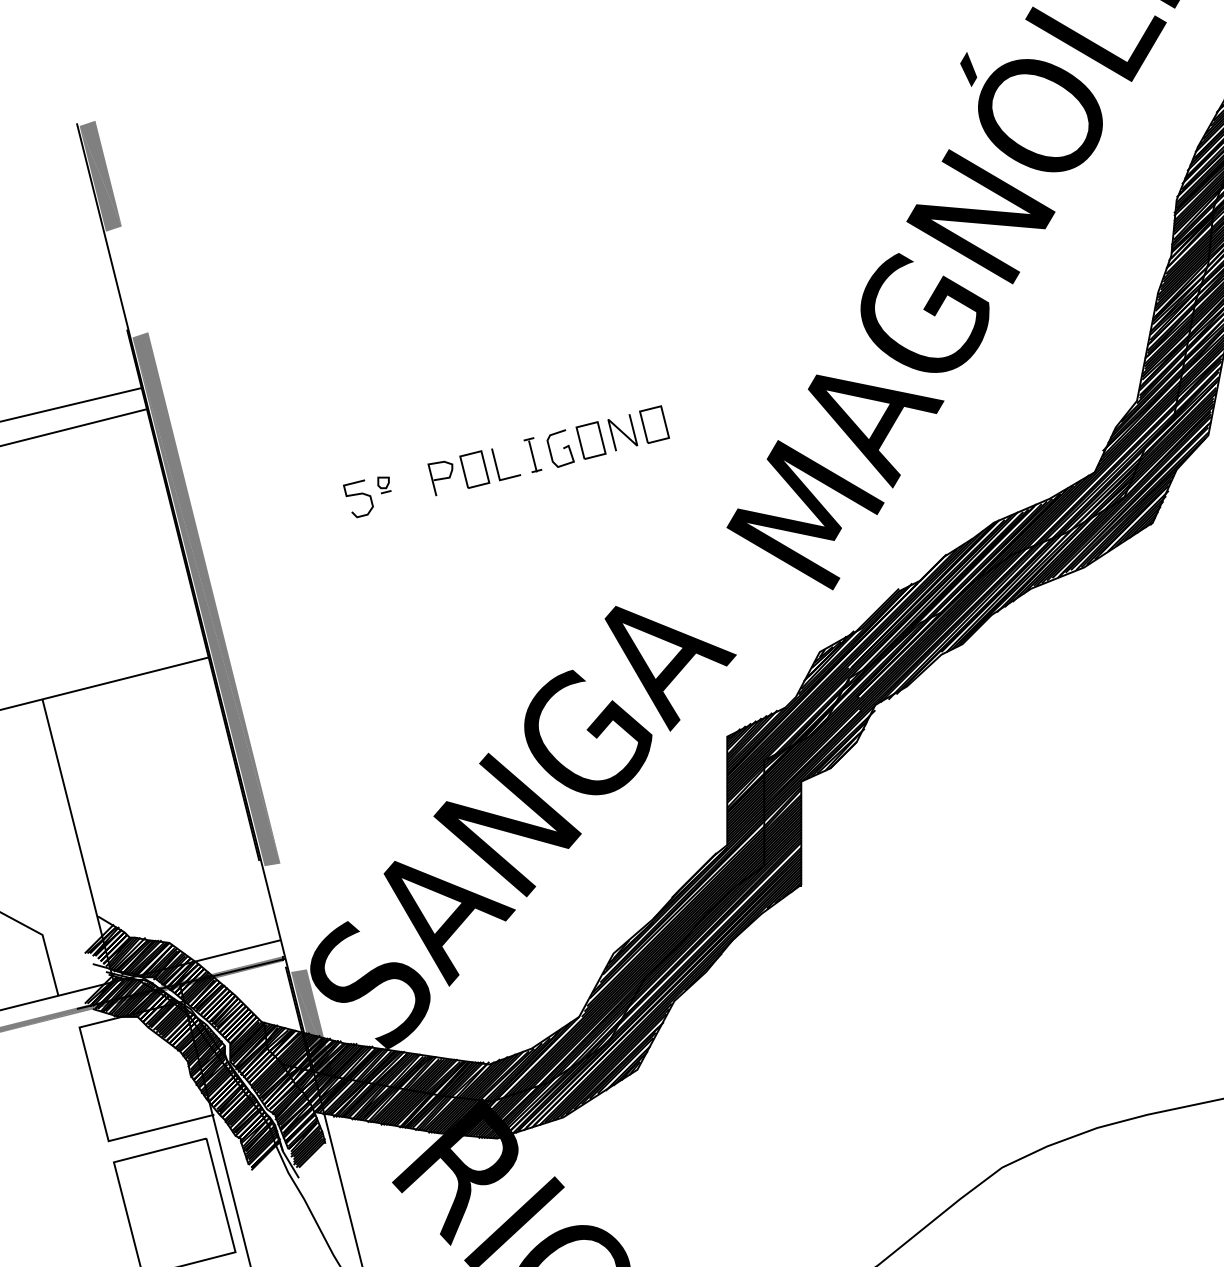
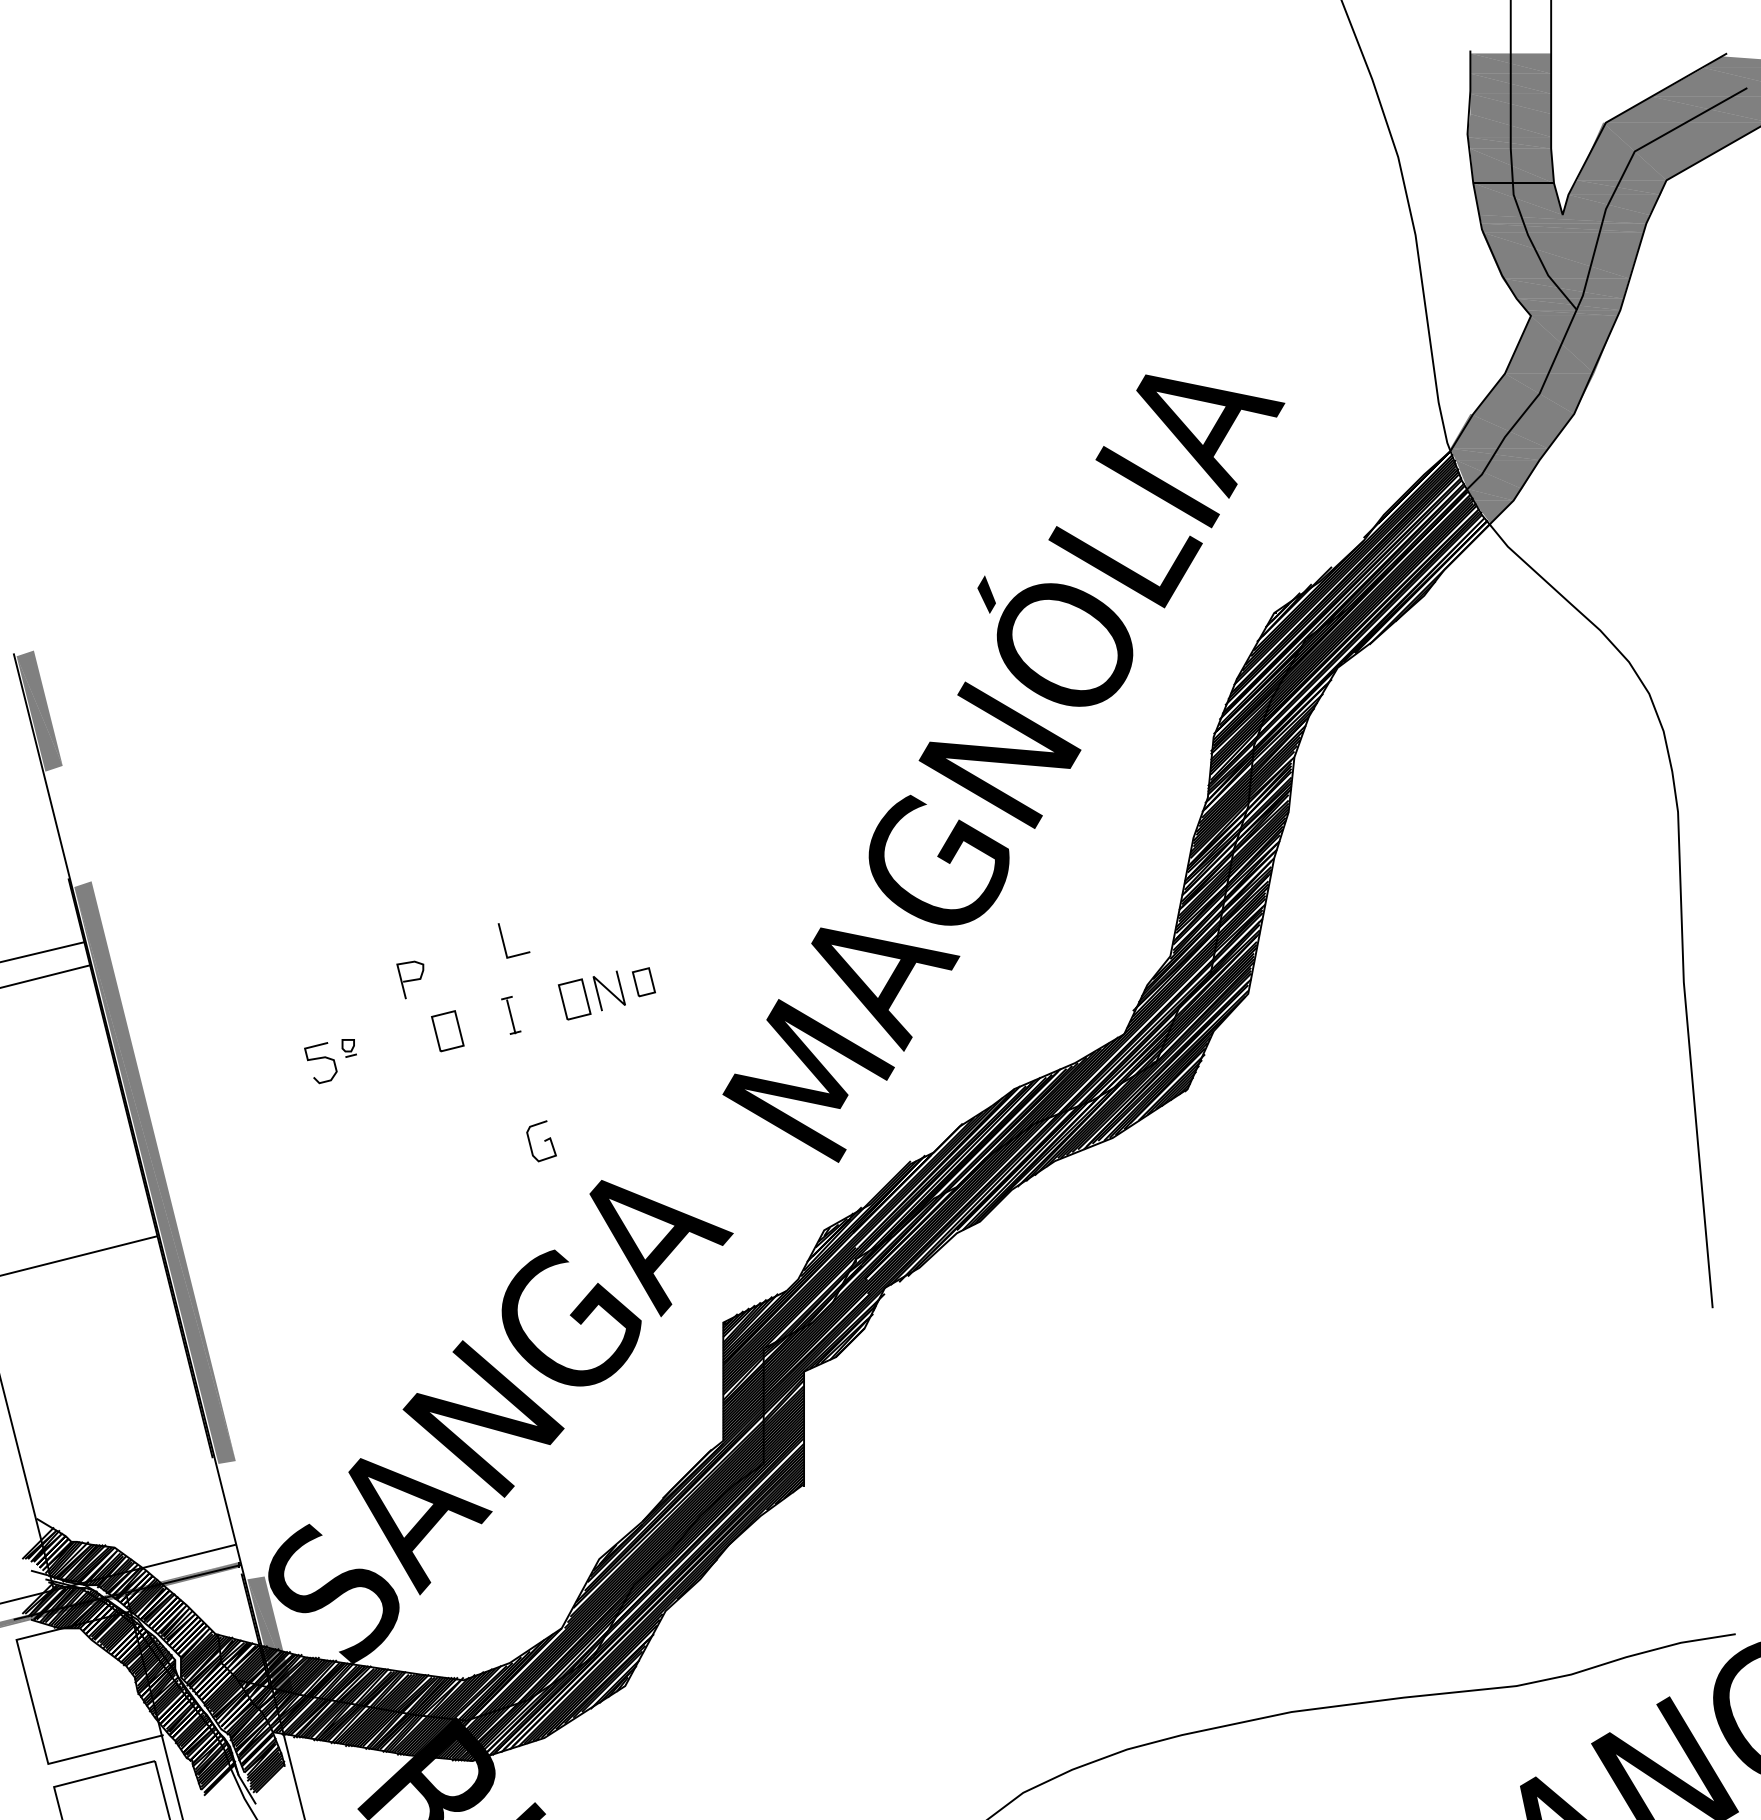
part: (654, 424) -> (643, 982), size x0.7
curve: (563, 448) -> (544, 1141), moved
line: (497, 465) -> (504, 941), moved
curve: (440, 478) -> (410, 979), moved

